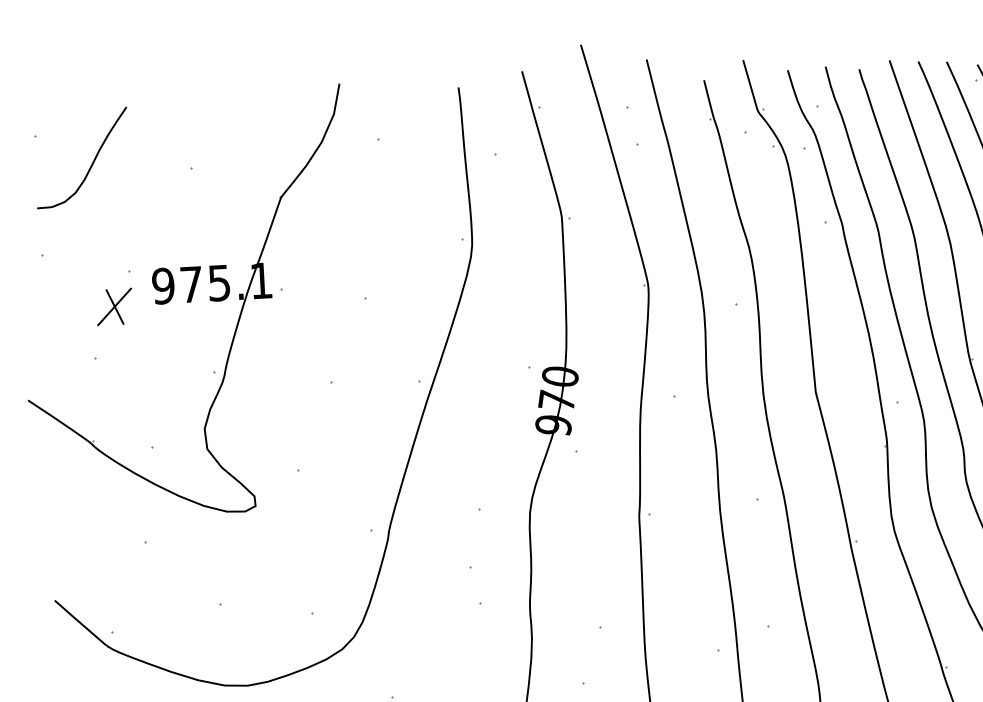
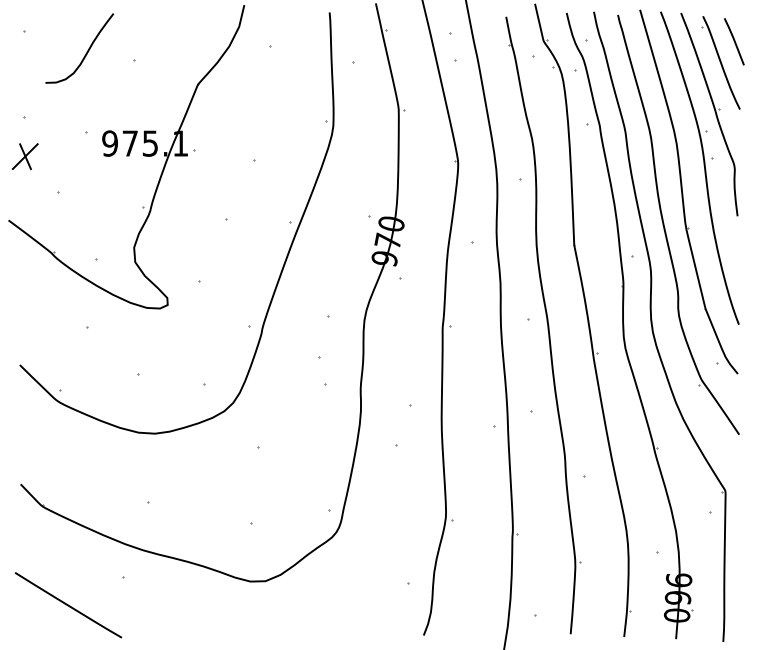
curve: (91, 161) -> (86, 51), moved
part: (114, 306) -> (25, 156), moved

